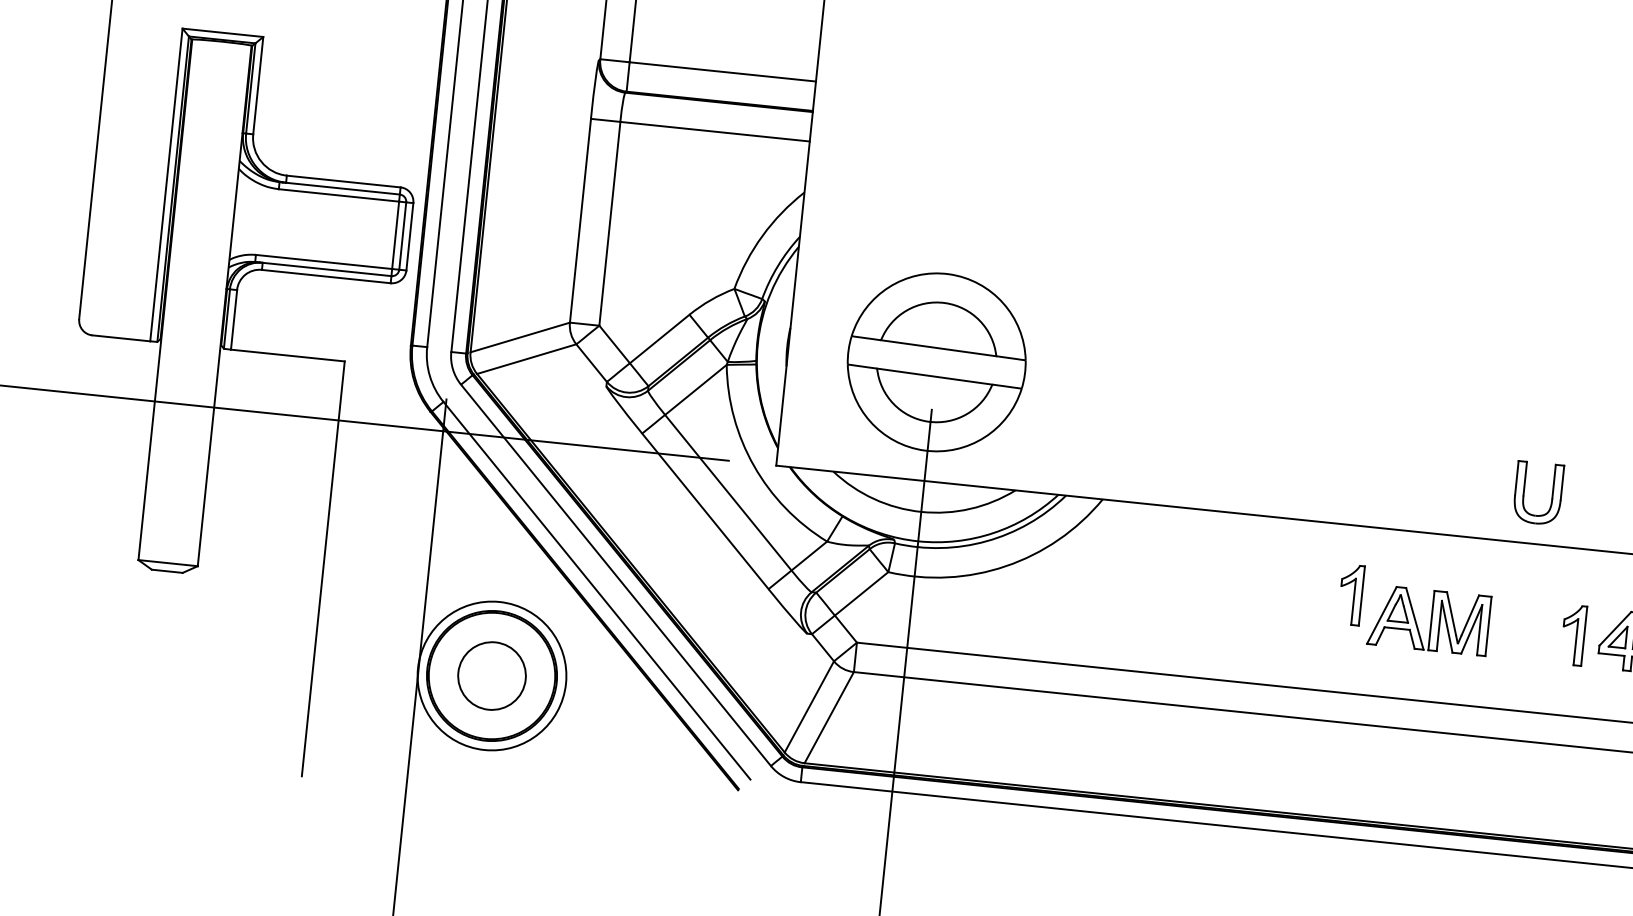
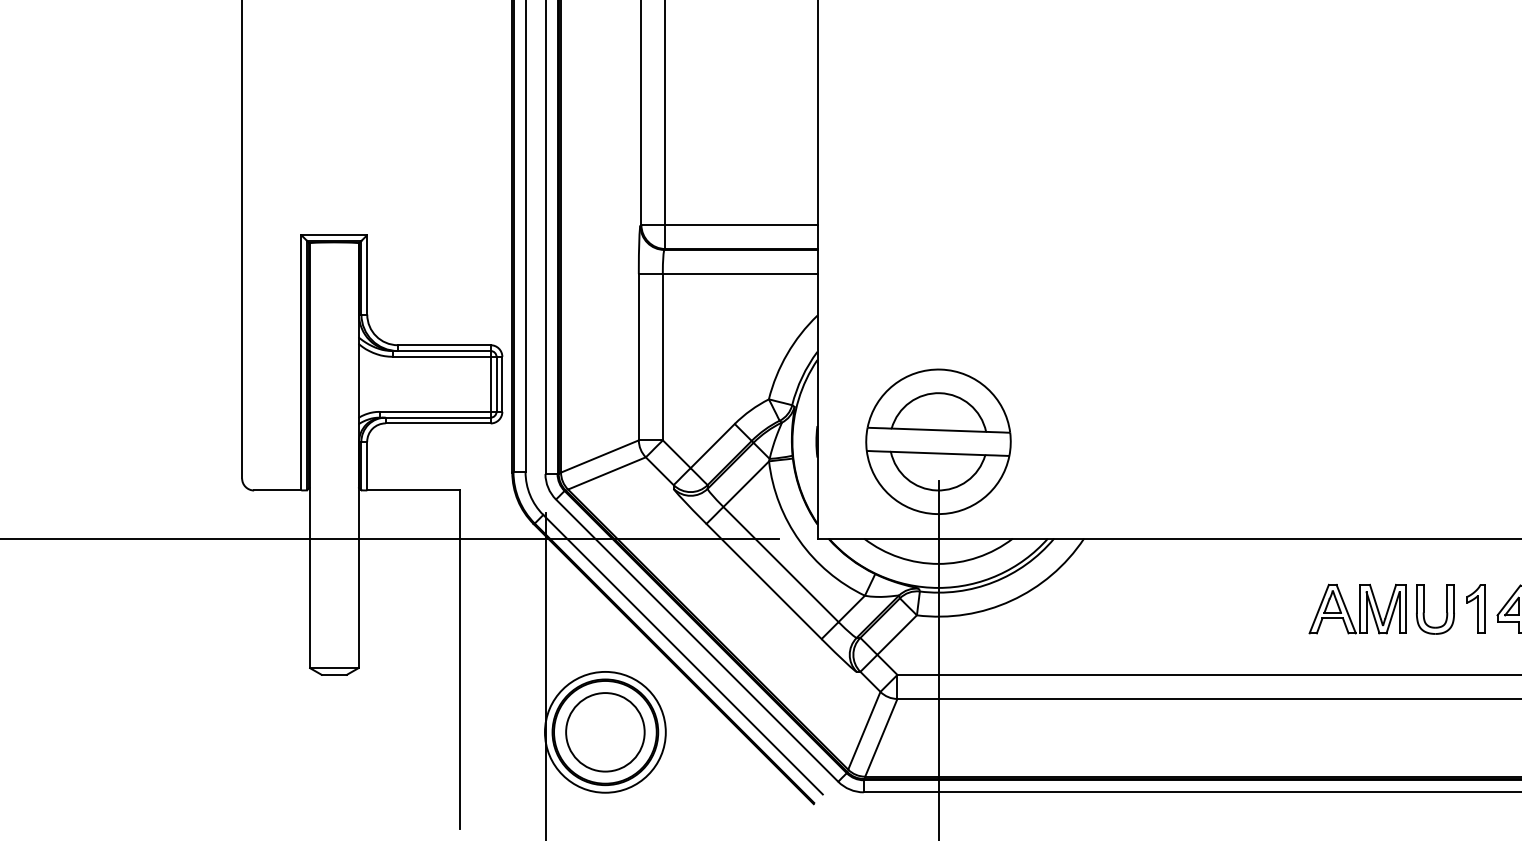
part: (1524, 492) -> (1424, 609), moved
part: (1350, 594) -> (1292, 594), removed
circle: (492, 676) -> (605, 732), size x1.43

